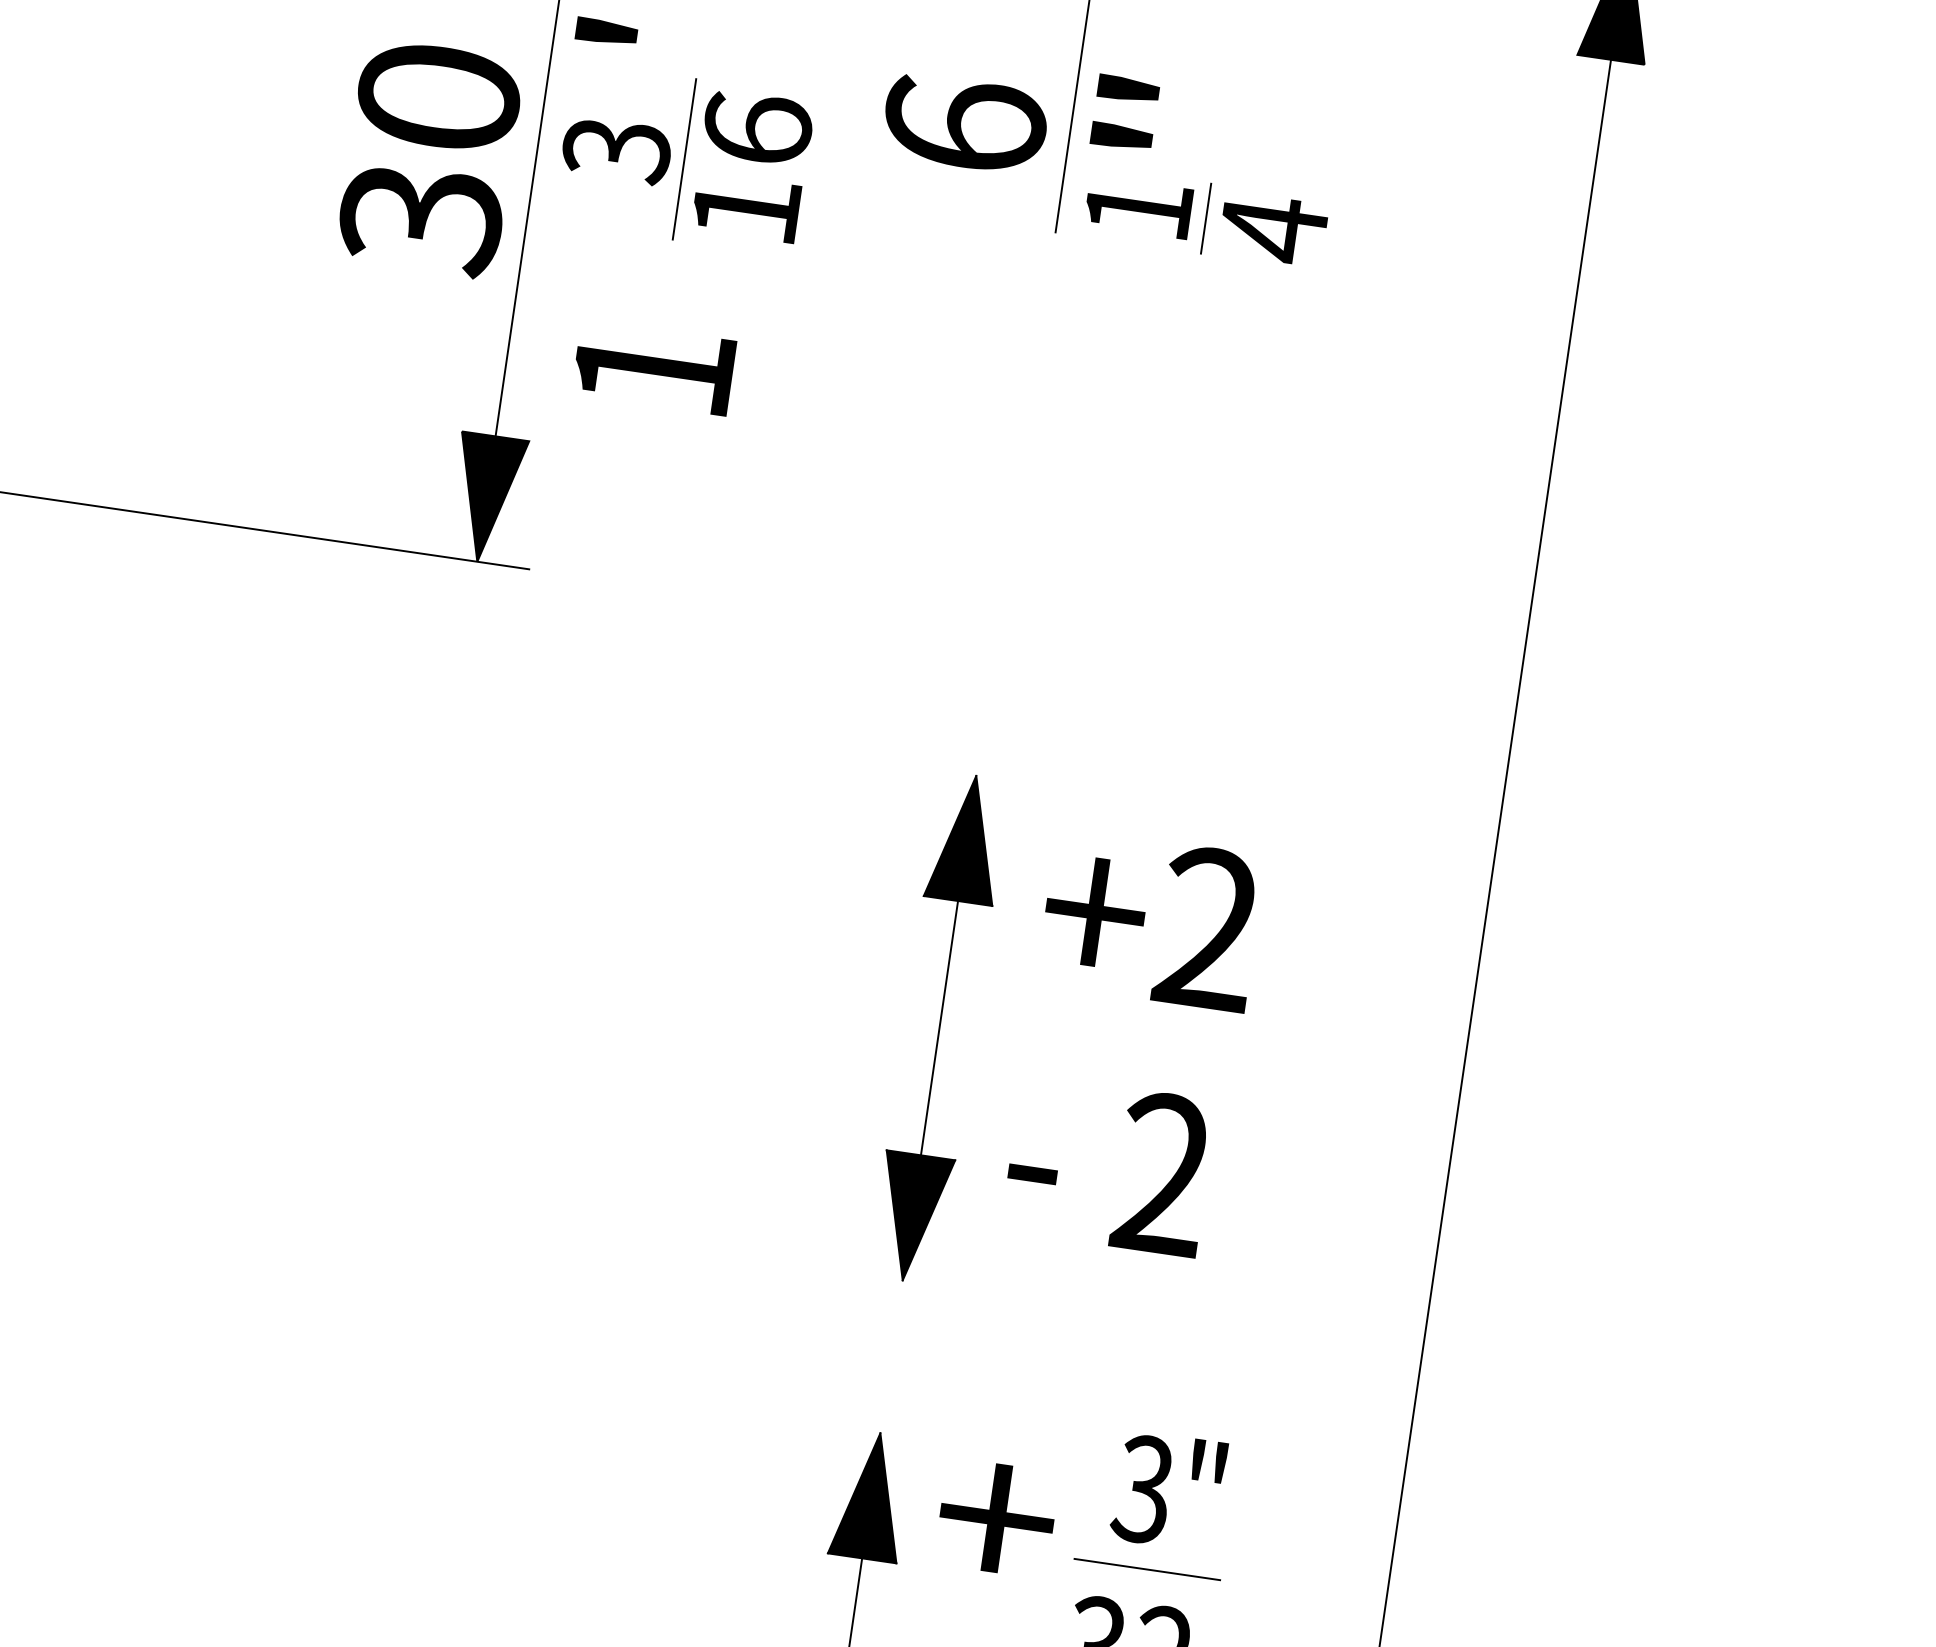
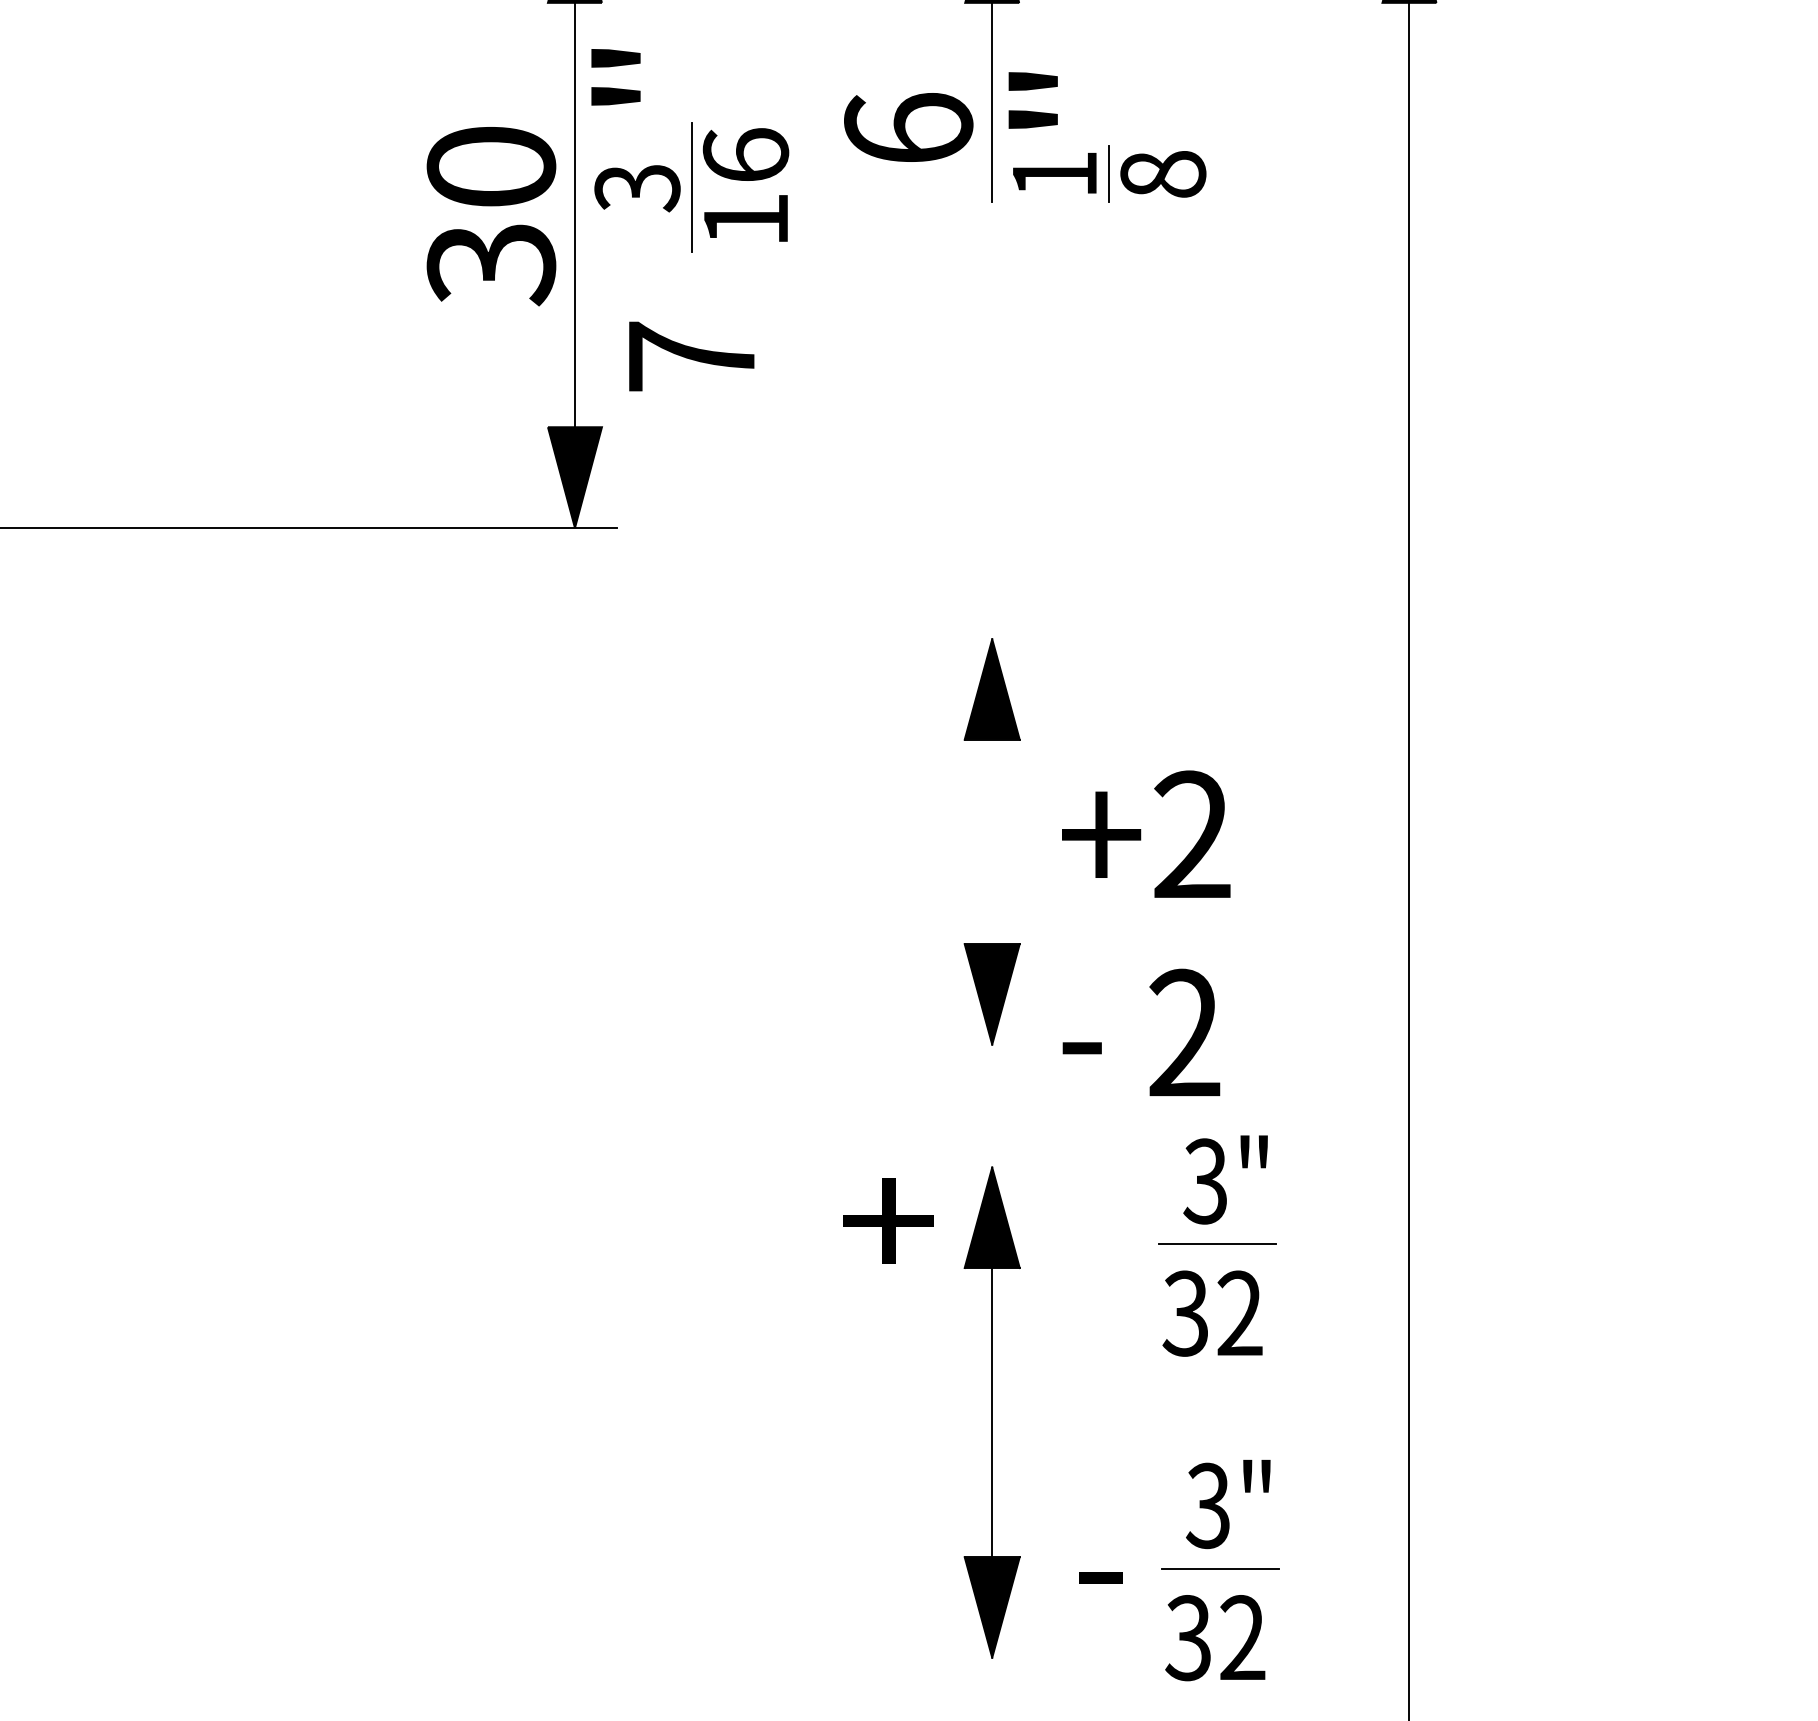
text: (1273, 228) -> (1163, 174), 4 -> 8
text: (653, 369) -> (691, 356), 1 -> 7
line: (939, 1027) -> (992, 841), removed
text: (1133, 1041) -> (1146, 932), moved
text: (996, 1517) -> (888, 1220), moved

